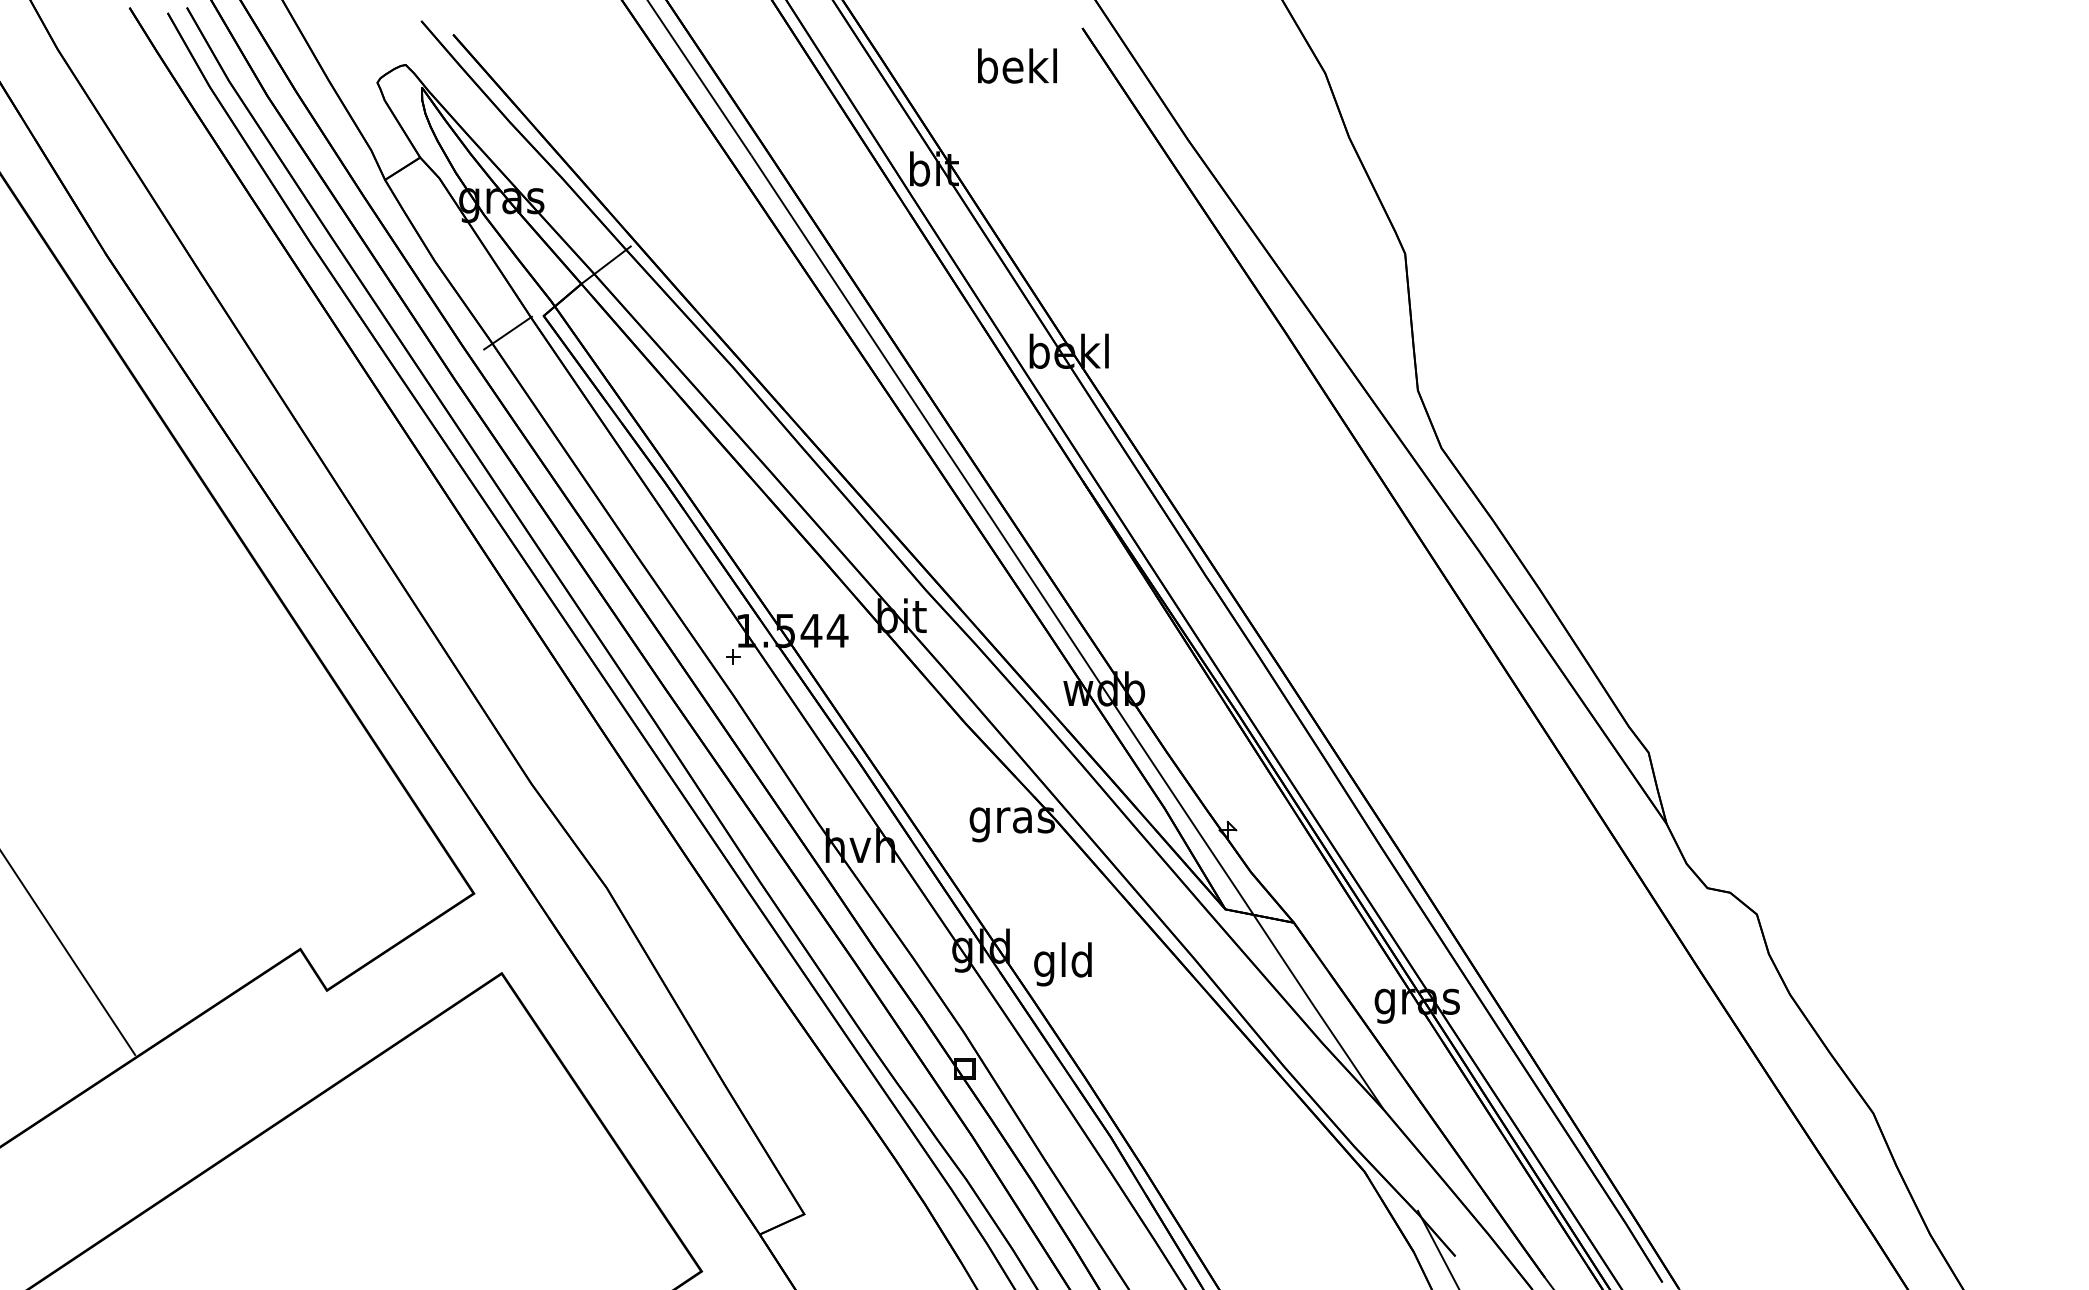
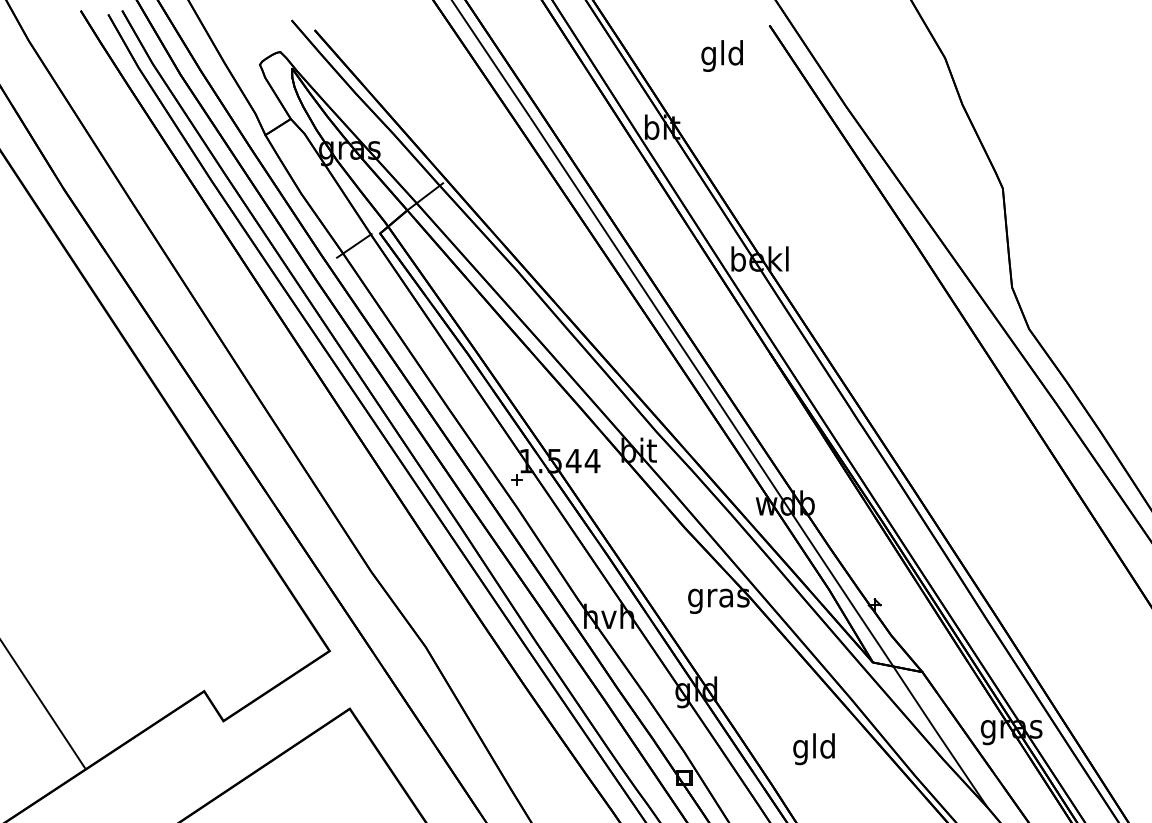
text: (1017, 70) -> (722, 56), bekl -> gld
text: (1062, 964) -> (813, 749), moved

